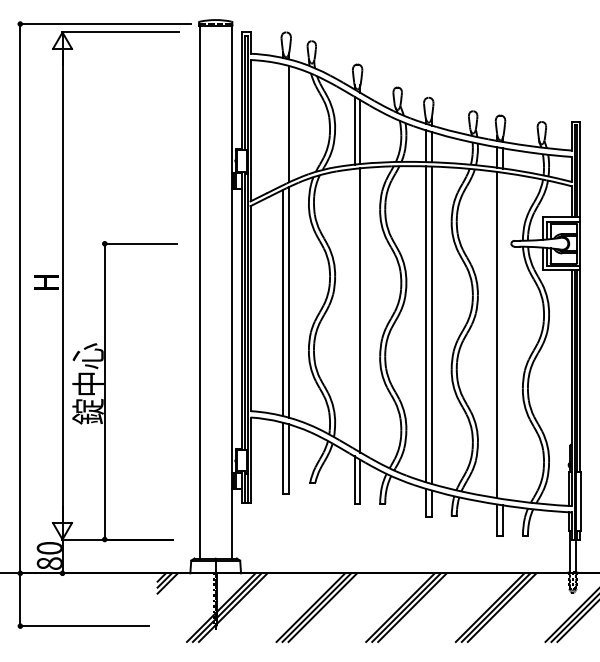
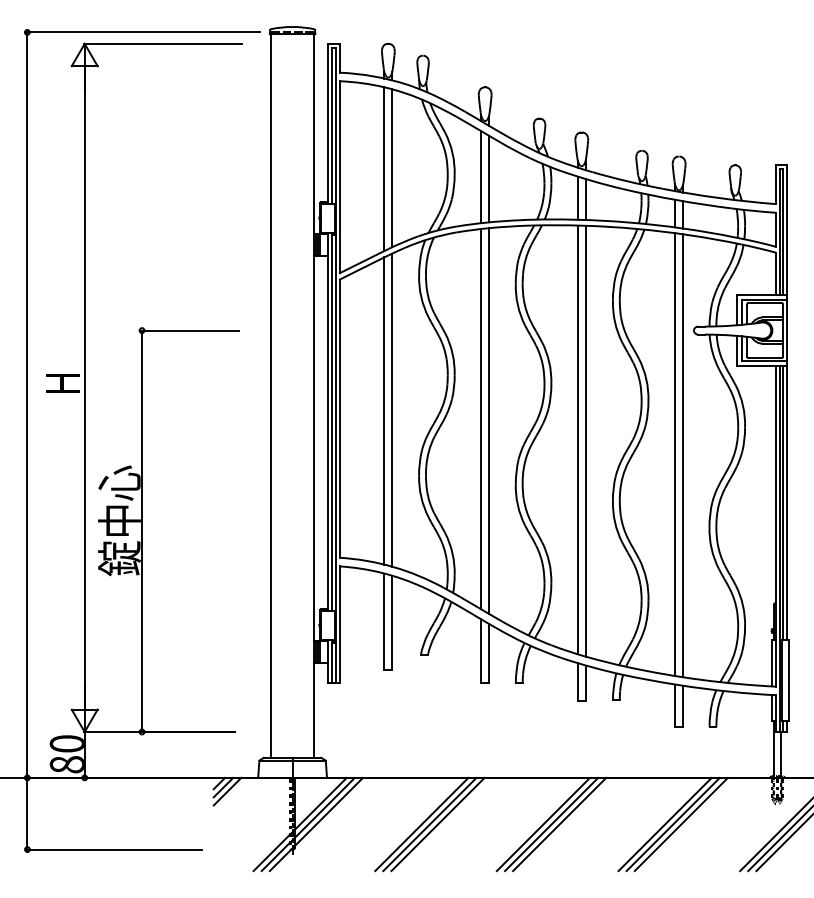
line: (283, 125) -> (384, 169), added
line: (354, 308) -> (481, 418), added
line: (502, 335) -> (682, 455), added

